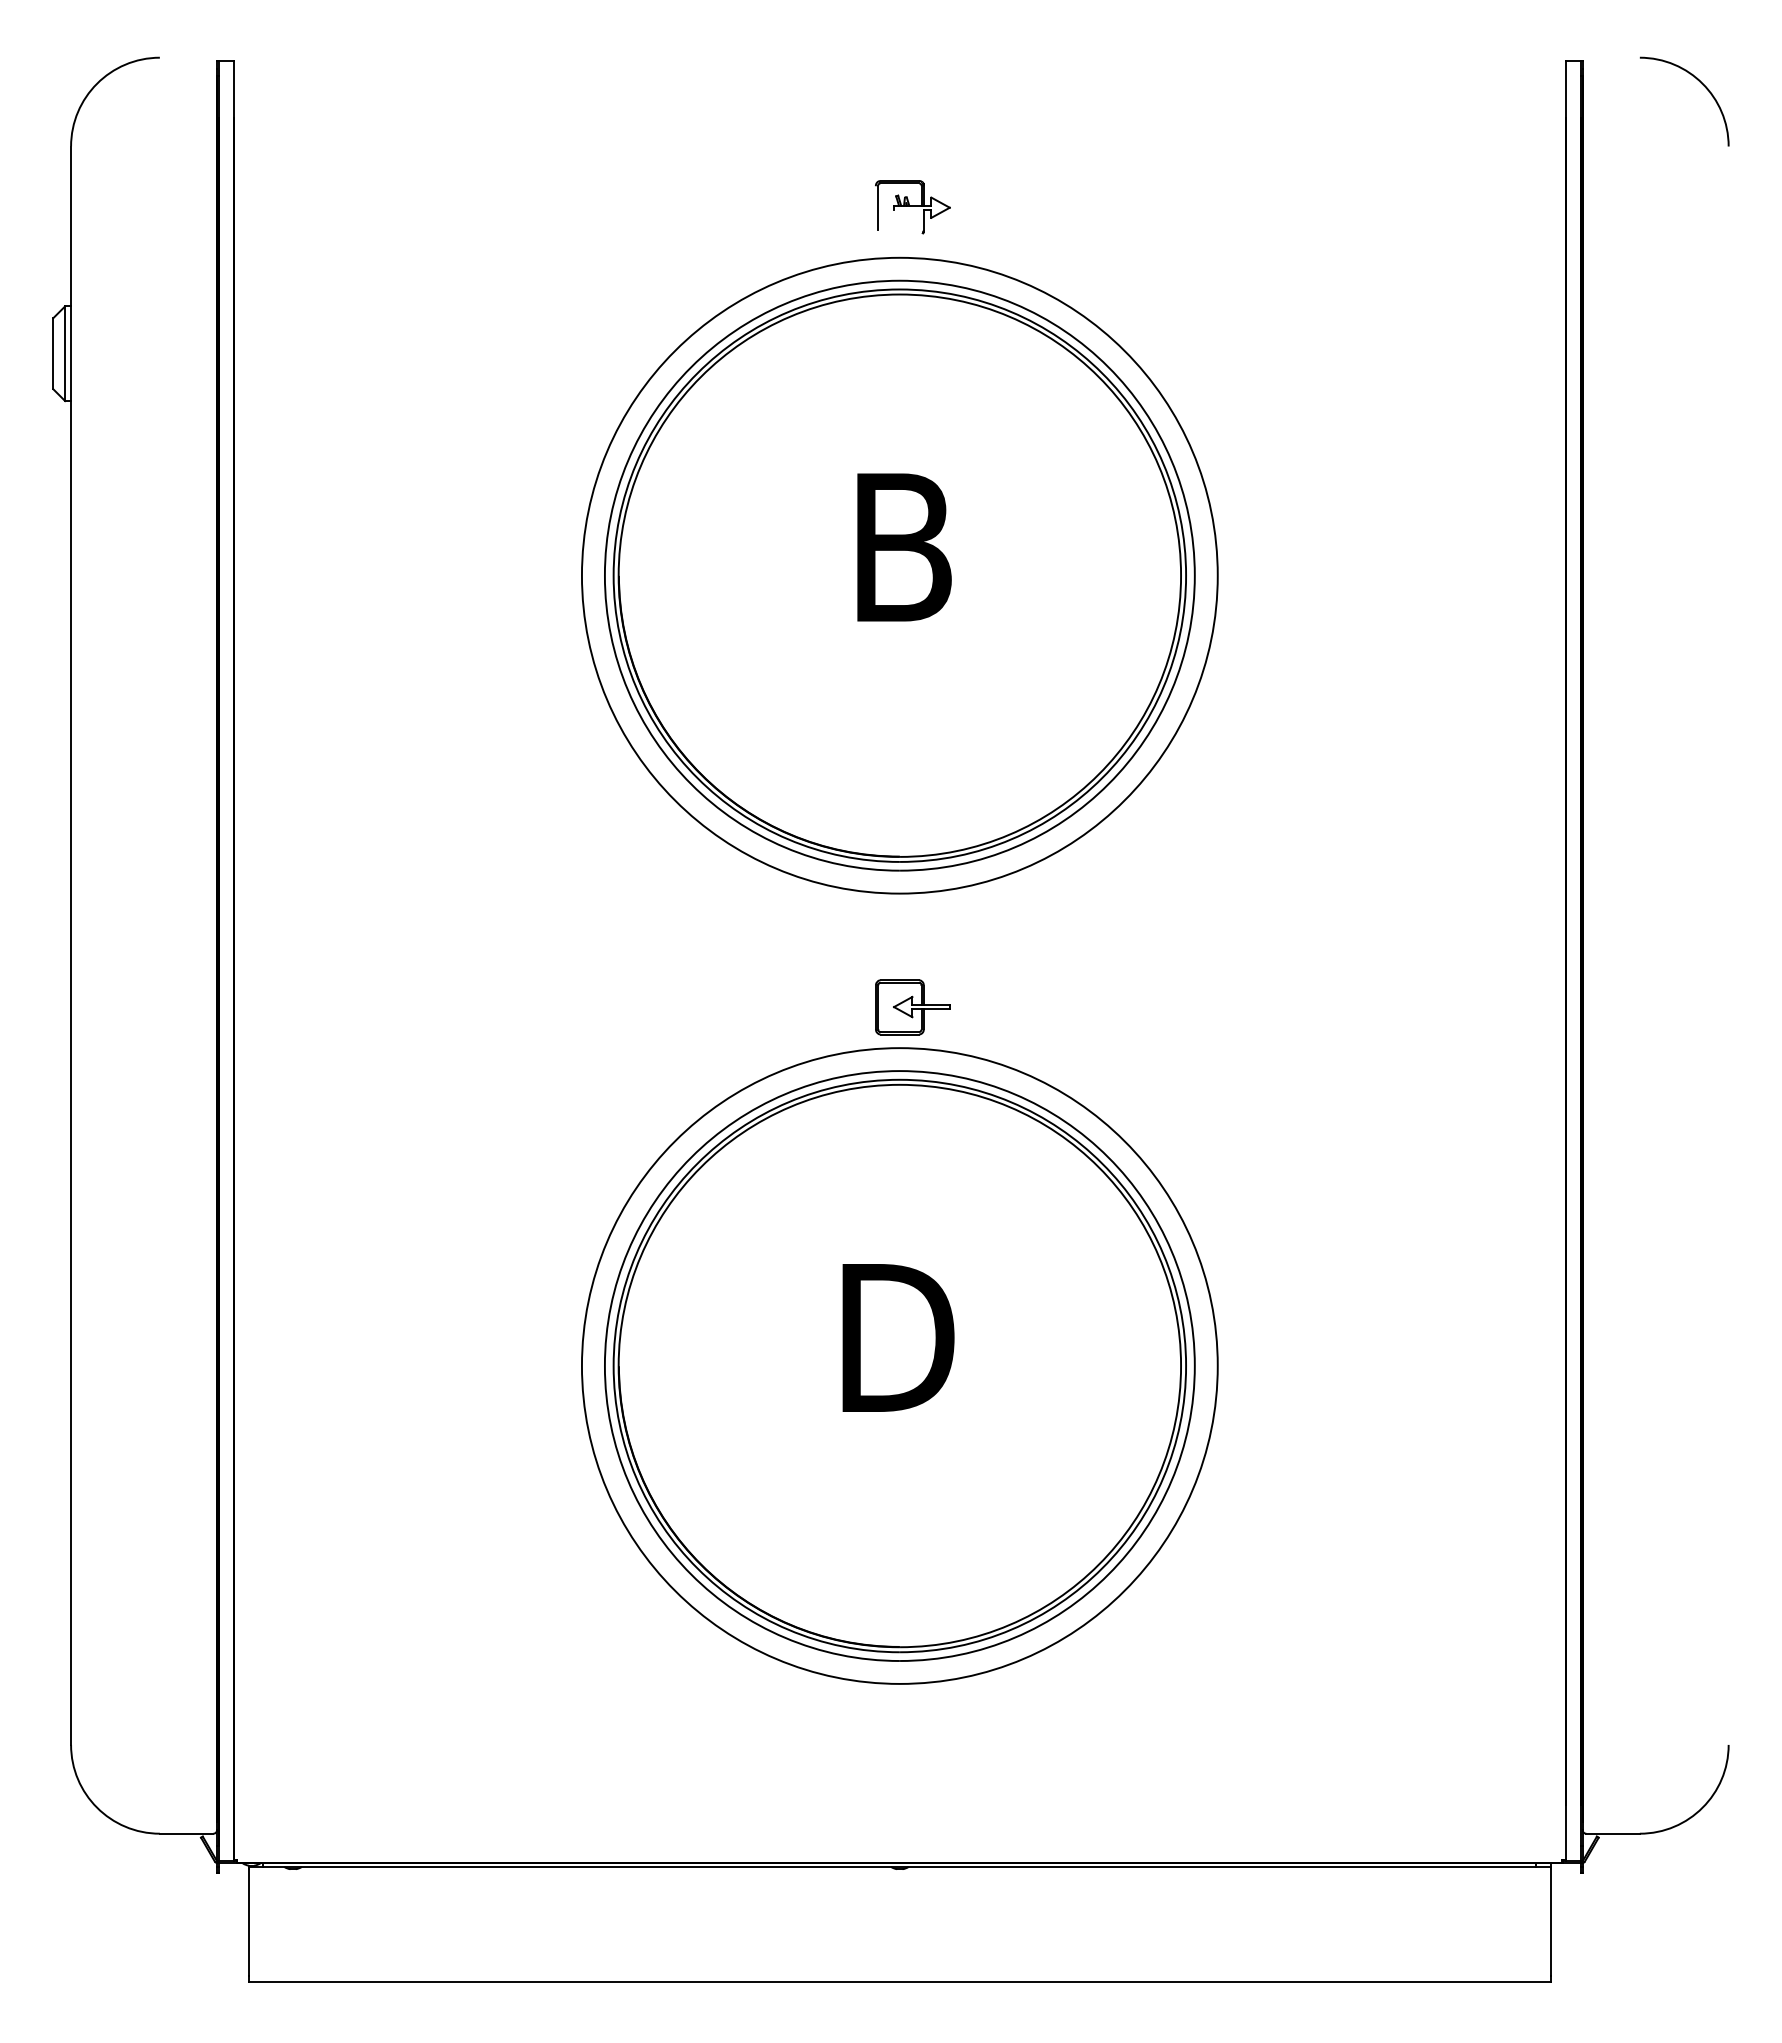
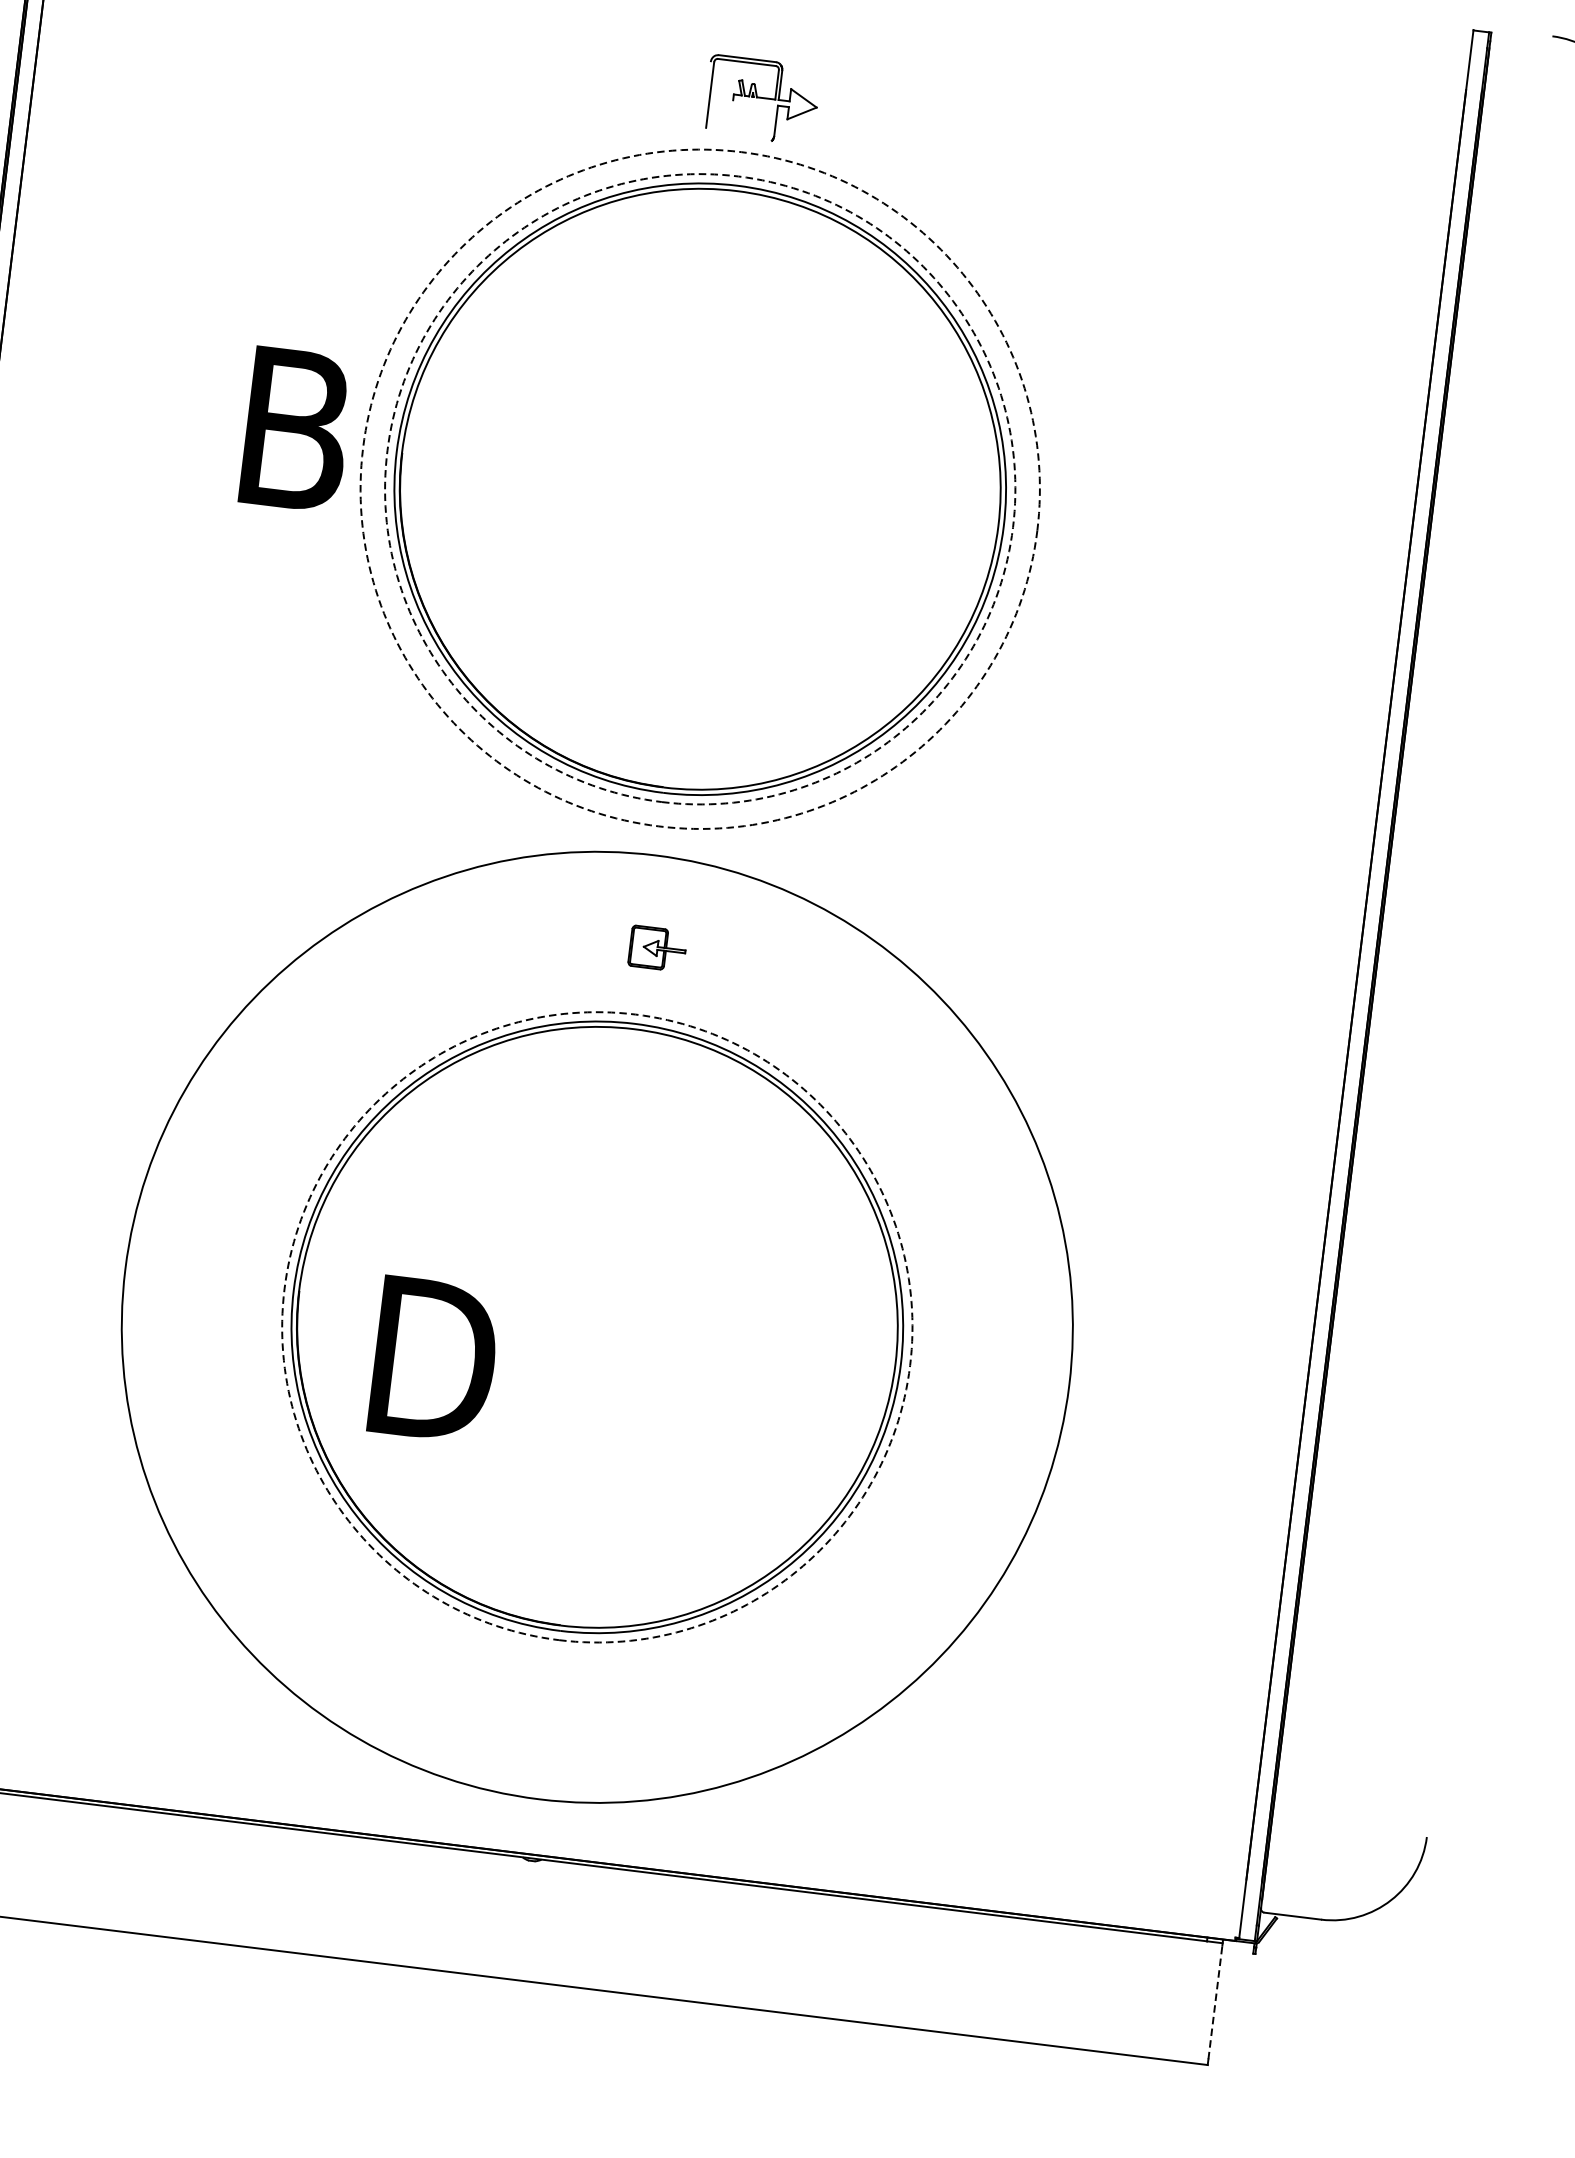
part: (912, 207) -> (761, 100), size x1.4
arc: (899, 280) -> (738, 176), solid -> dashed
text: (904, 547) -> (297, 429), moved
circle: (899, 575) -> (699, 488), solid -> dashed
part: (912, 1007) -> (657, 948), size x0.7
arc: (899, 1071) -> (635, 1014), solid -> dashed
text: (898, 1337) -> (434, 1359), moved
circle: (899, 1365) -> (597, 1326), size x1.4
line: (1551, 1919) -> (1216, 1999), solid -> dashed

